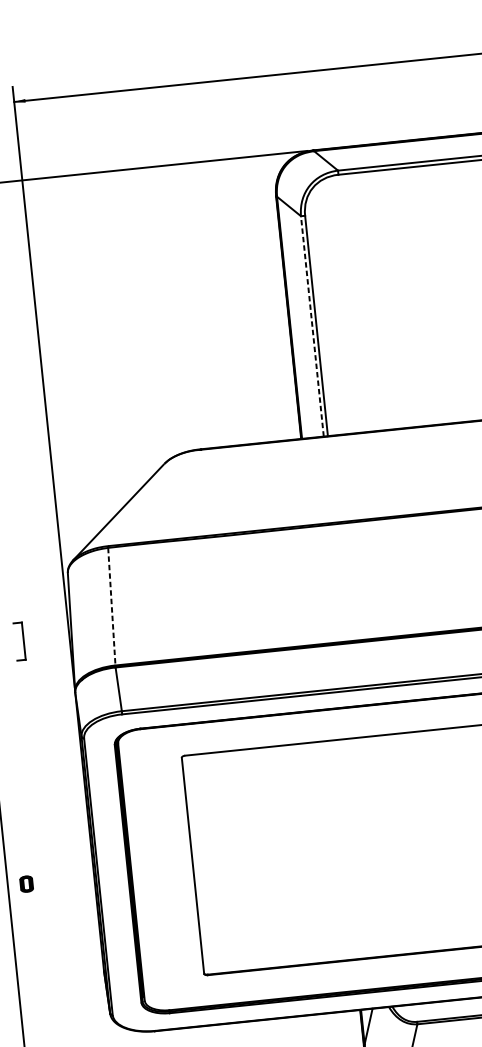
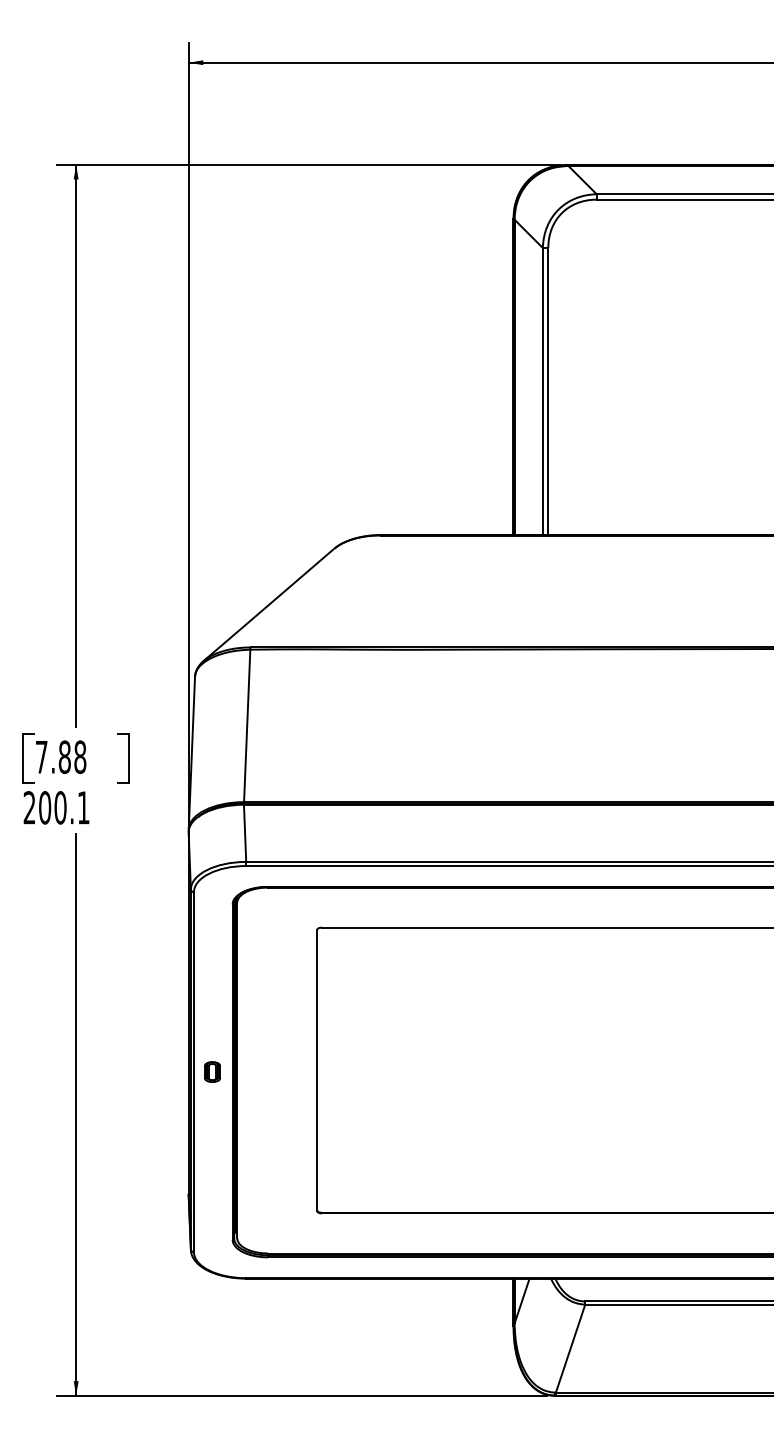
line: (312, 326) -> (542, 391), dashed -> solid
line: (112, 607) -> (247, 726), dashed -> solid
part: (26, 883) -> (212, 1071), moved

